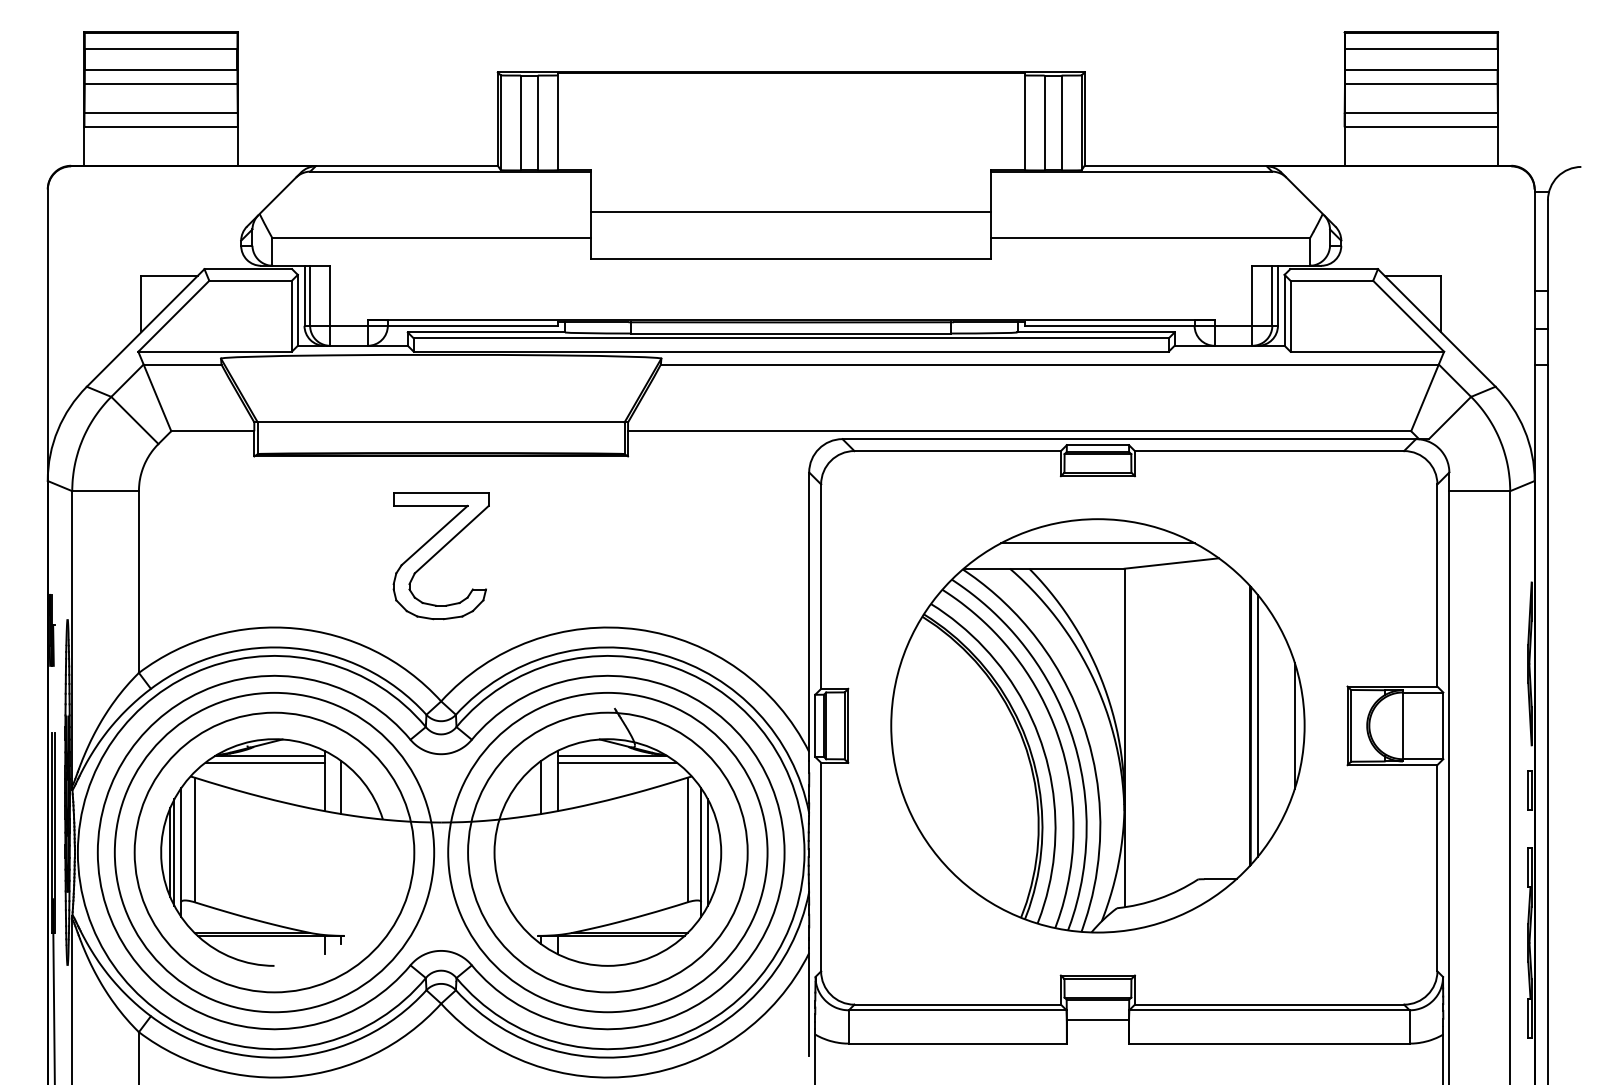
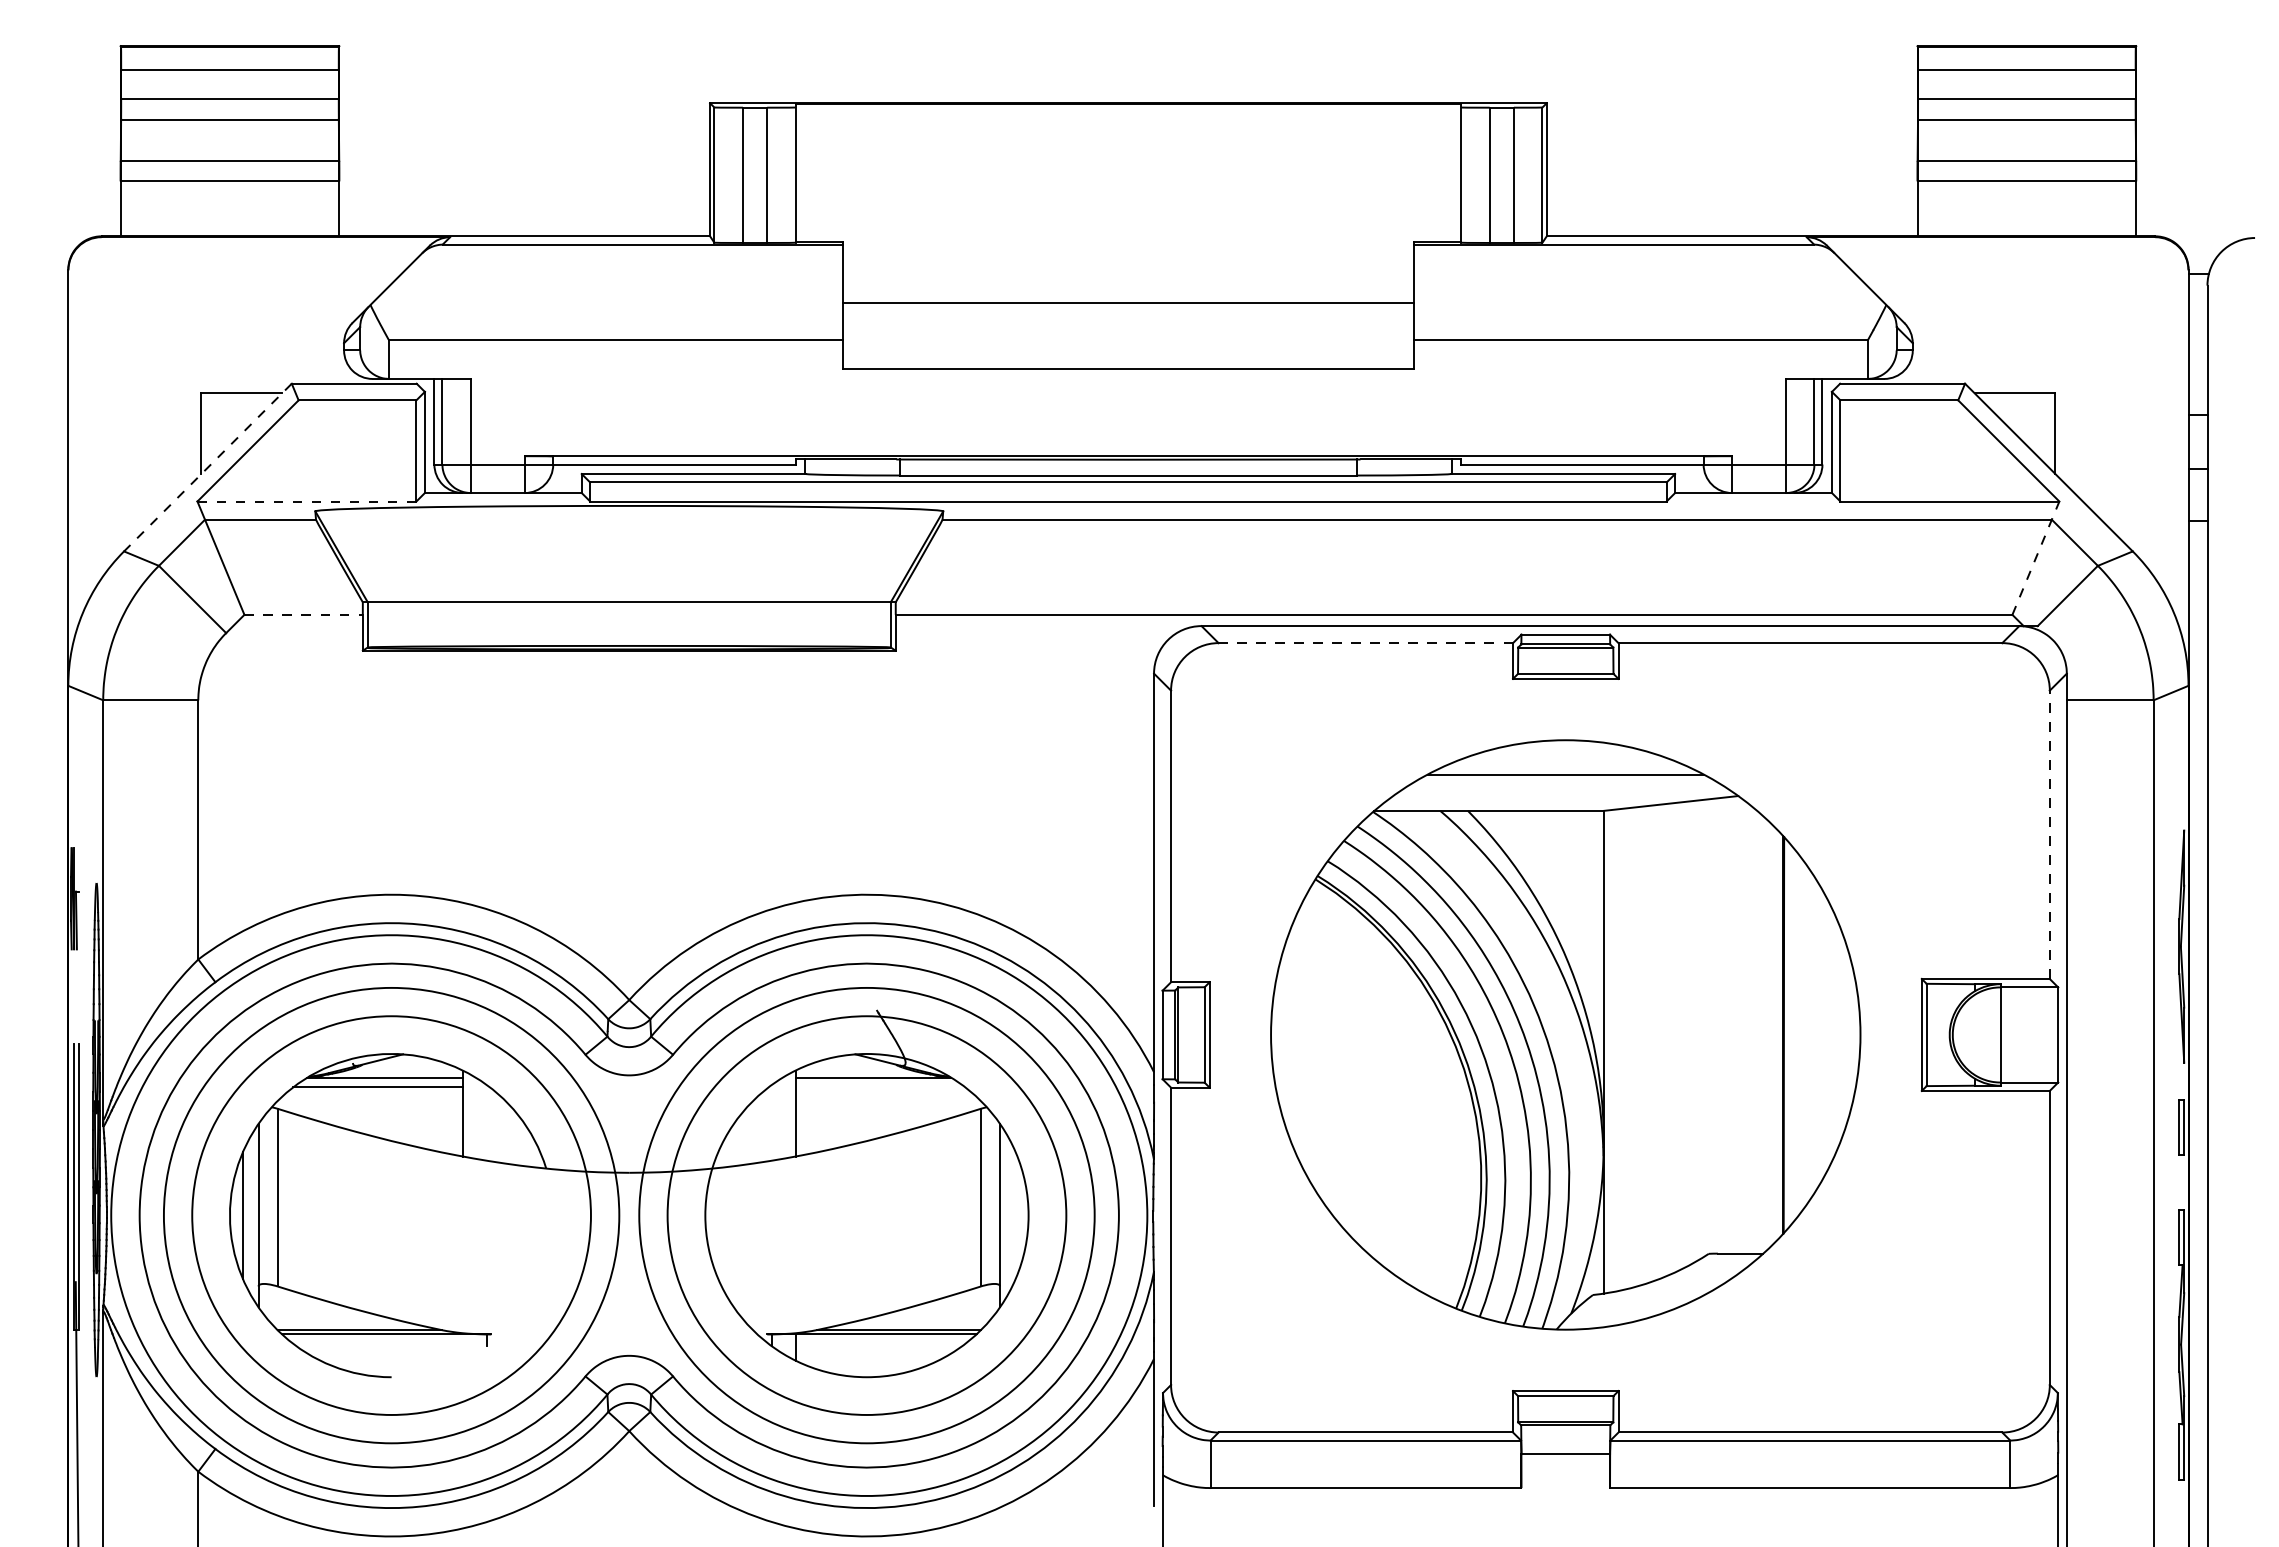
line: (145, 327) -> (207, 467), solid -> dashed
line: (214, 351) -> (306, 501), solid -> dashed
line: (1428, 391) -> (2036, 557), solid -> dashed
line: (213, 430) -> (304, 614), solid -> dashed
line: (957, 451) -> (1365, 643), solid -> dashed
part: (441, 555) -> (629, 792), removed
line: (1437, 585) -> (2049, 834), solid -> dashed
line: (1257, 725) -> (1793, 1034), removed
line: (1294, 725) -> (1846, 1034), removed
line: (617, 762) -> (880, 1087), removed
line: (341, 787) -> (486, 1122), removed
line: (540, 787) -> (771, 1122), removed
line: (174, 852) -> (249, 1215), removed
line: (707, 852) -> (1009, 1215), removed
line: (324, 945) -> (462, 1347), removed

